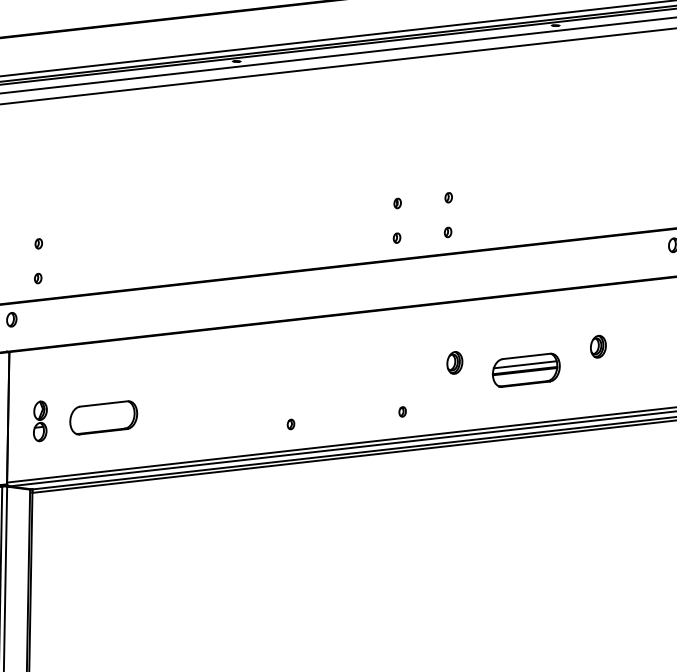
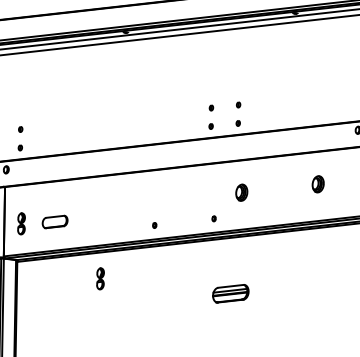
part: (597, 345) -> (317, 183), size x1.4
part: (454, 362) -> (241, 192), size x1.4
part: (525, 369) -> (230, 293), moved
part: (102, 416) -> (54, 221), size x0.7
part: (188, 524) -> (100, 278), added

